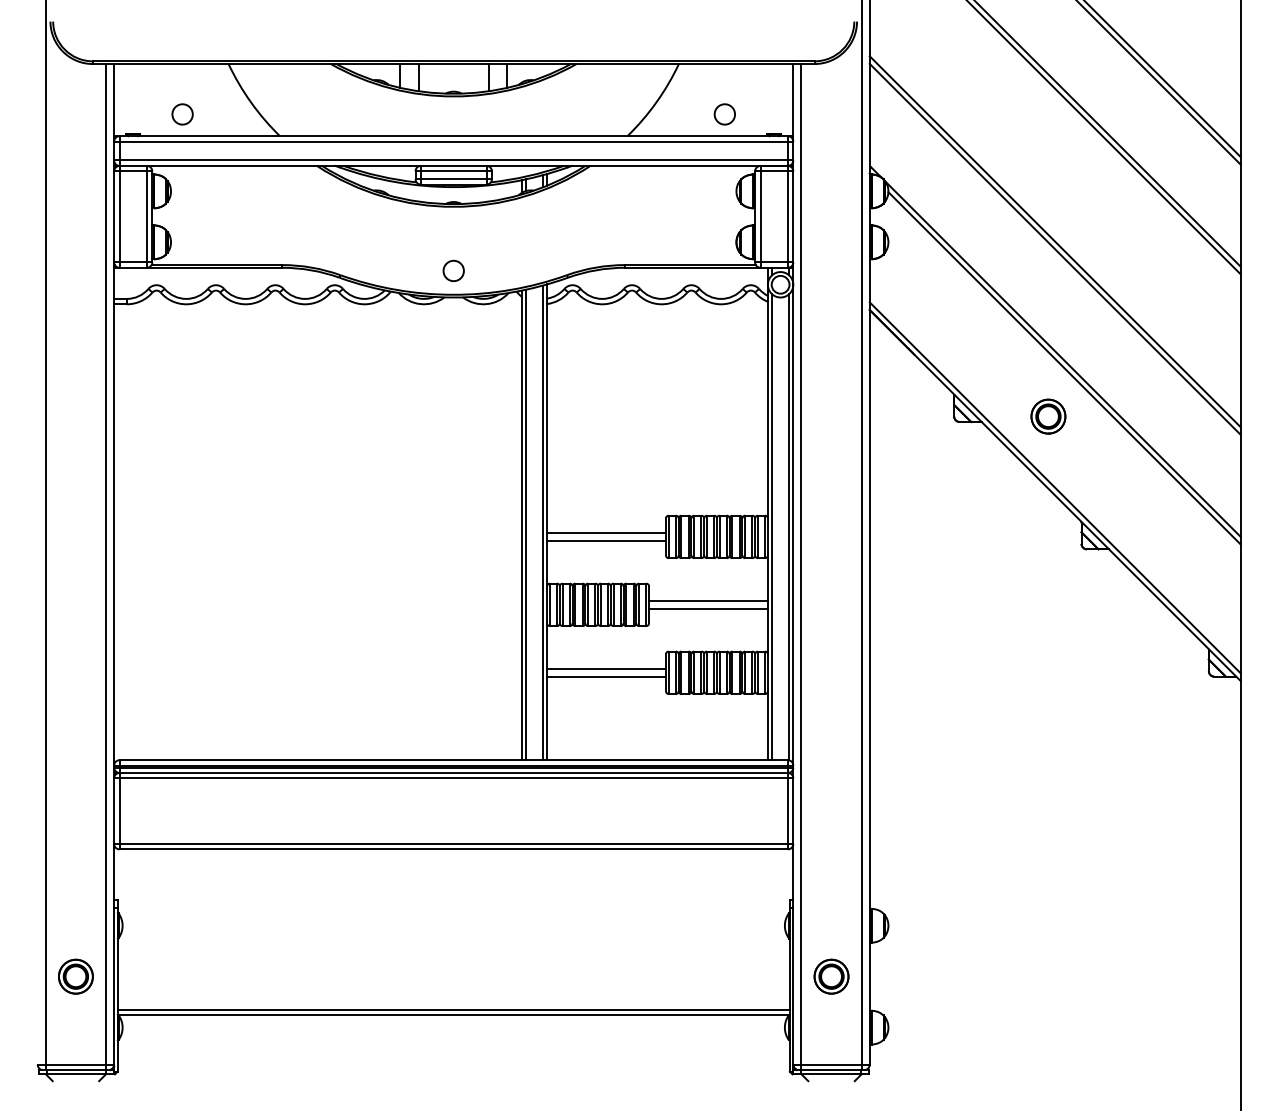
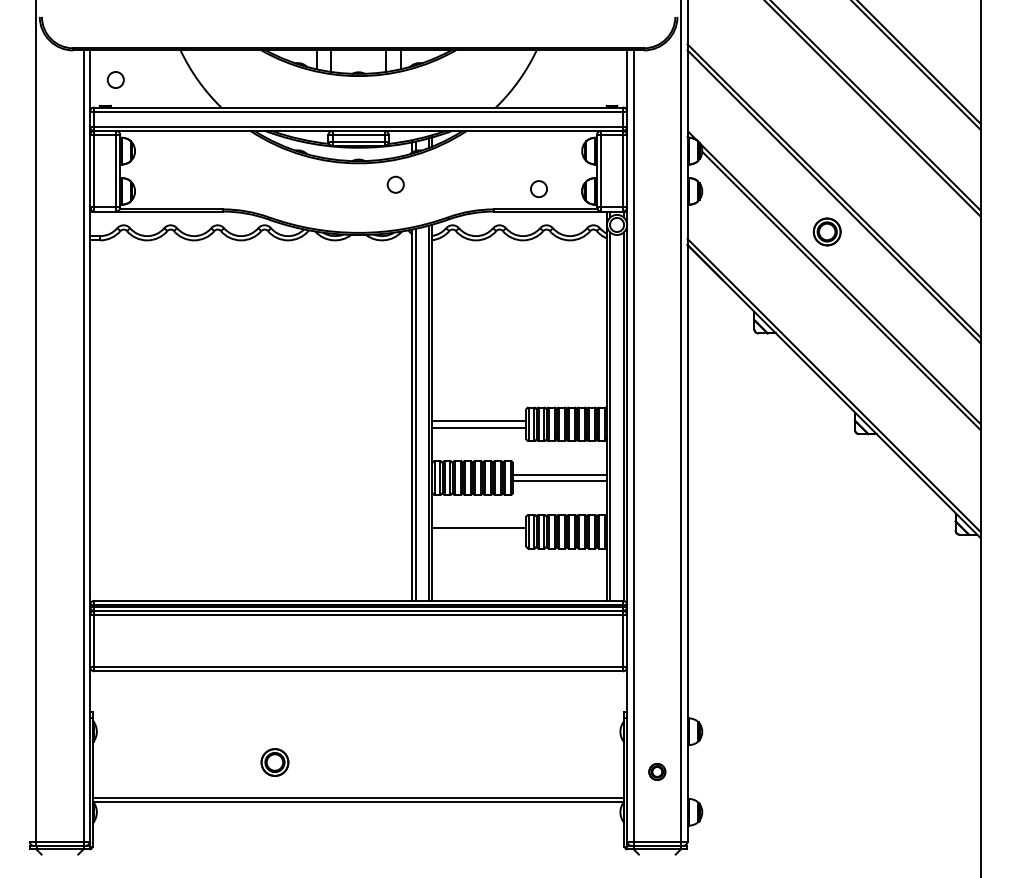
circle: (182, 114) -> (115, 80), moved
circle: (724, 114) -> (538, 189), moved
circle: (453, 270) -> (395, 184), moved
part: (1048, 416) -> (827, 231), moved
line: (606, 677) -> (479, 535), removed
part: (75, 976) -> (274, 762), moved
part: (831, 976) -> (657, 771), size x0.6

